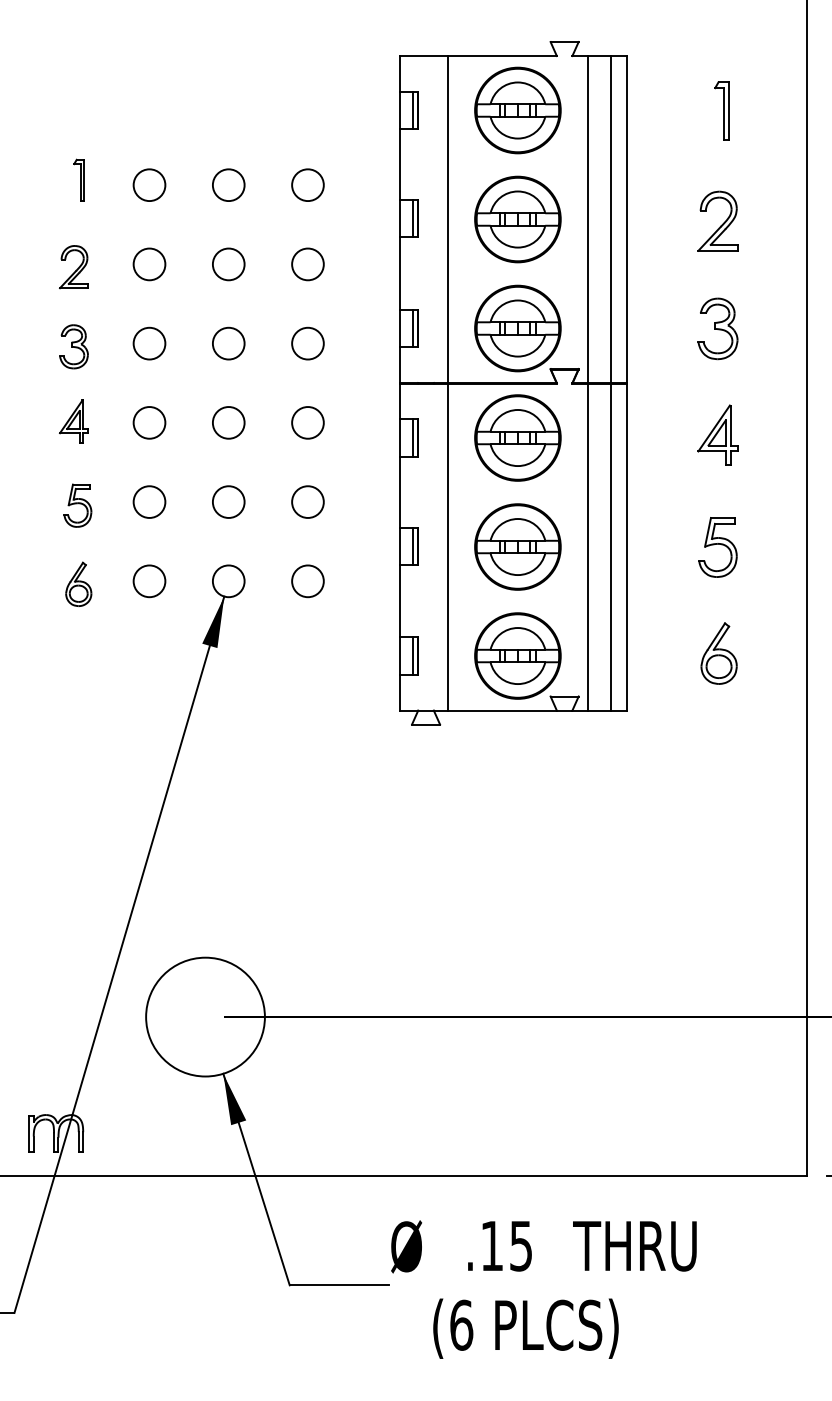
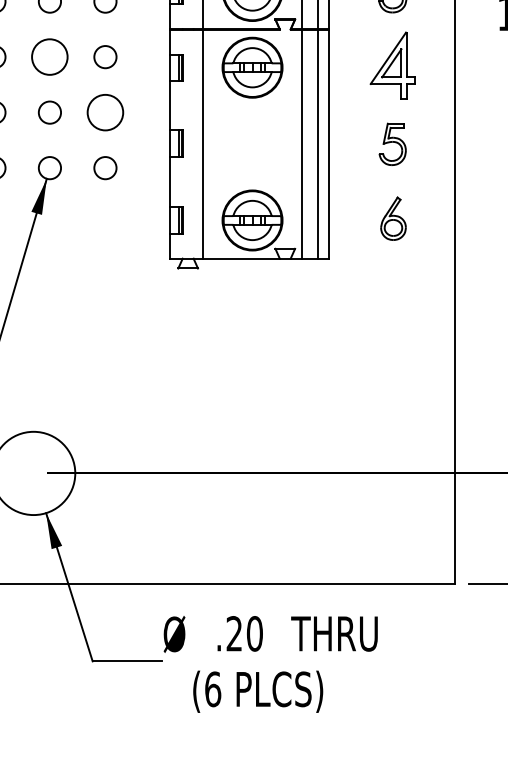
circle: (228, 422) -> (49, 56), size x1.6
part: (717, 434) -> (392, 65), size x1.6
circle: (307, 501) -> (105, 112), size x1.6
part: (517, 546) -> (252, 143), removed
text: (506, 1245) -> (244, 633), .15 -> .20

